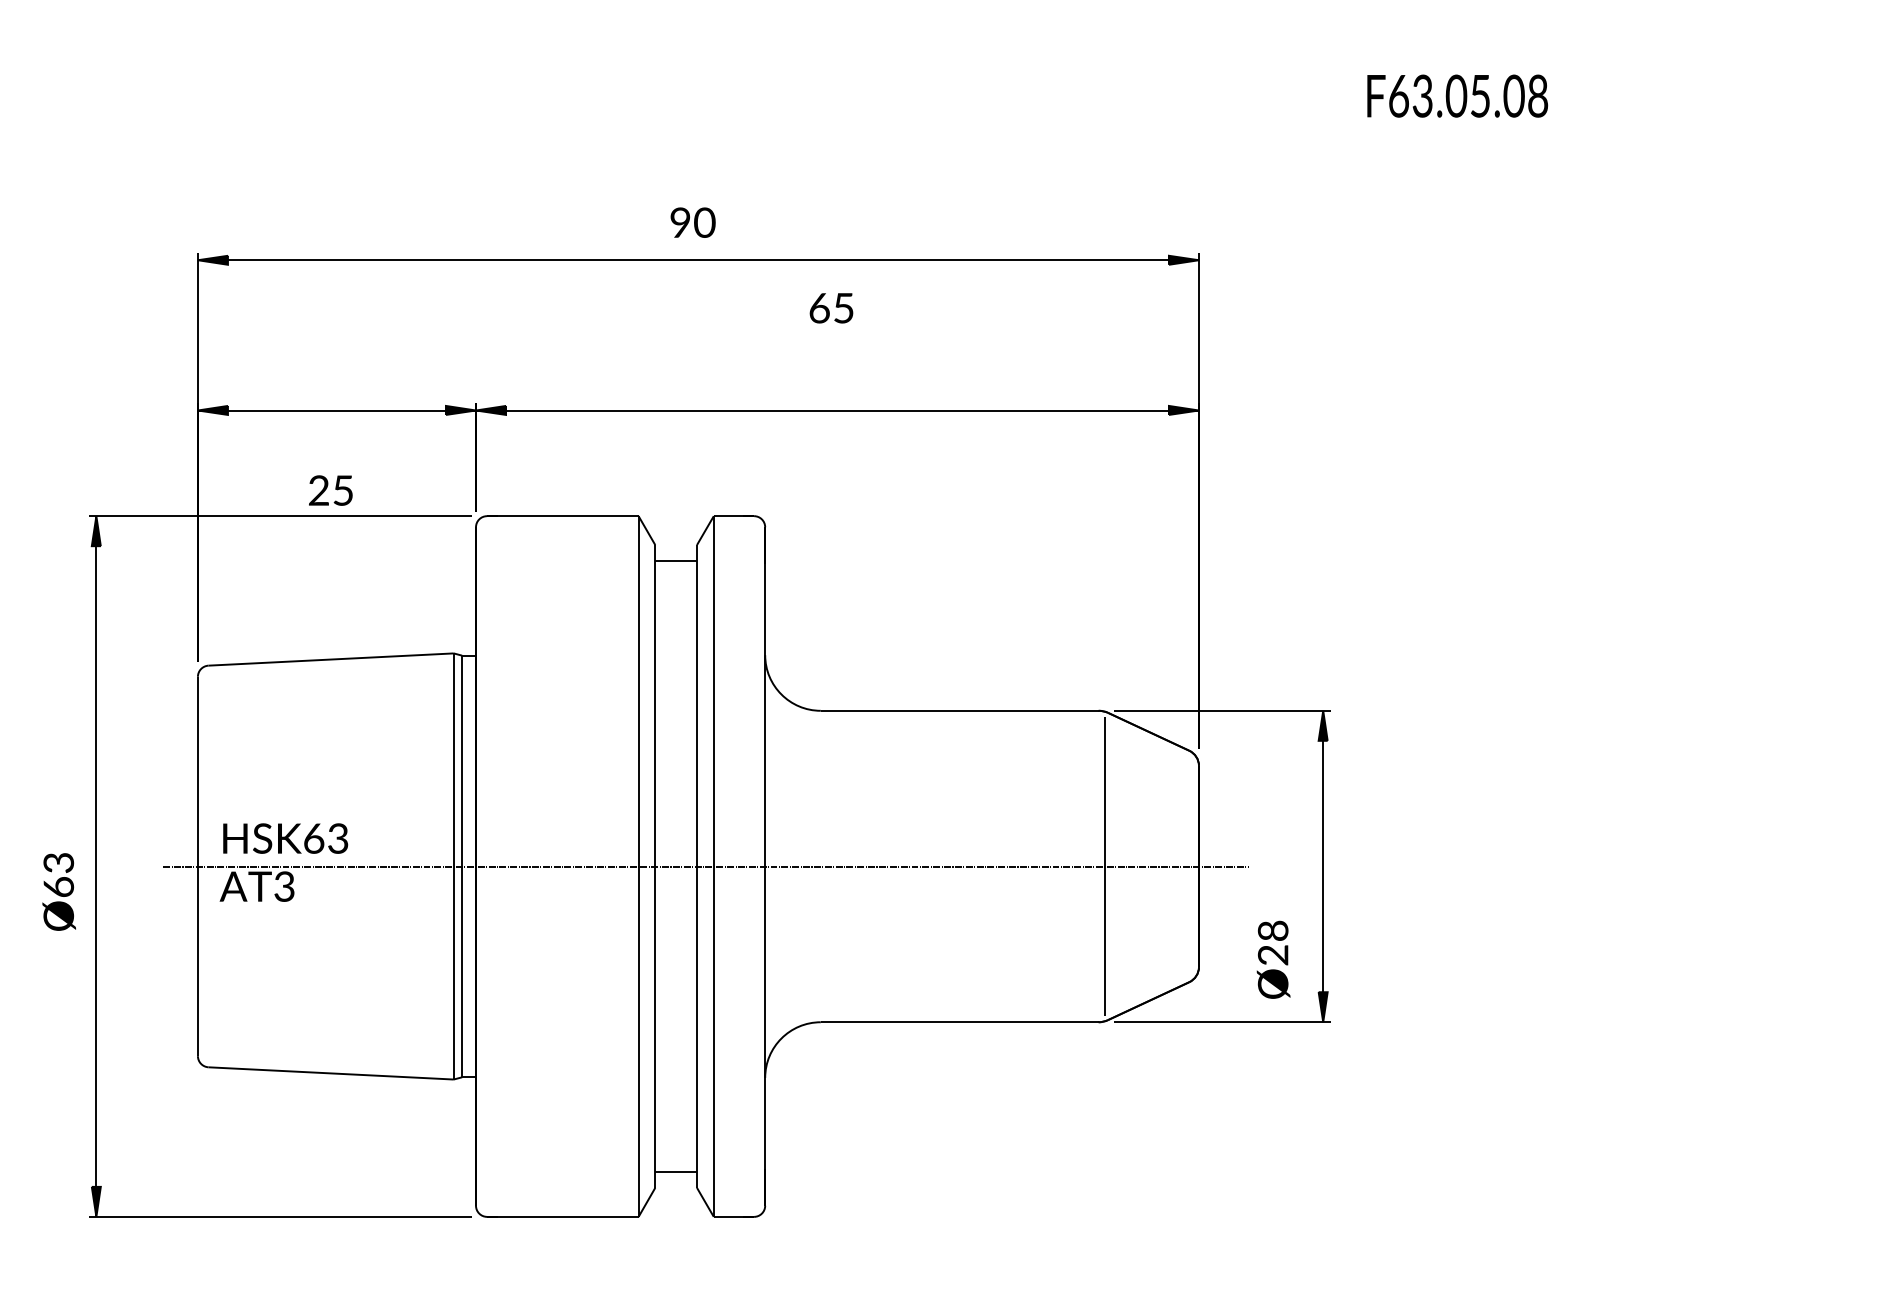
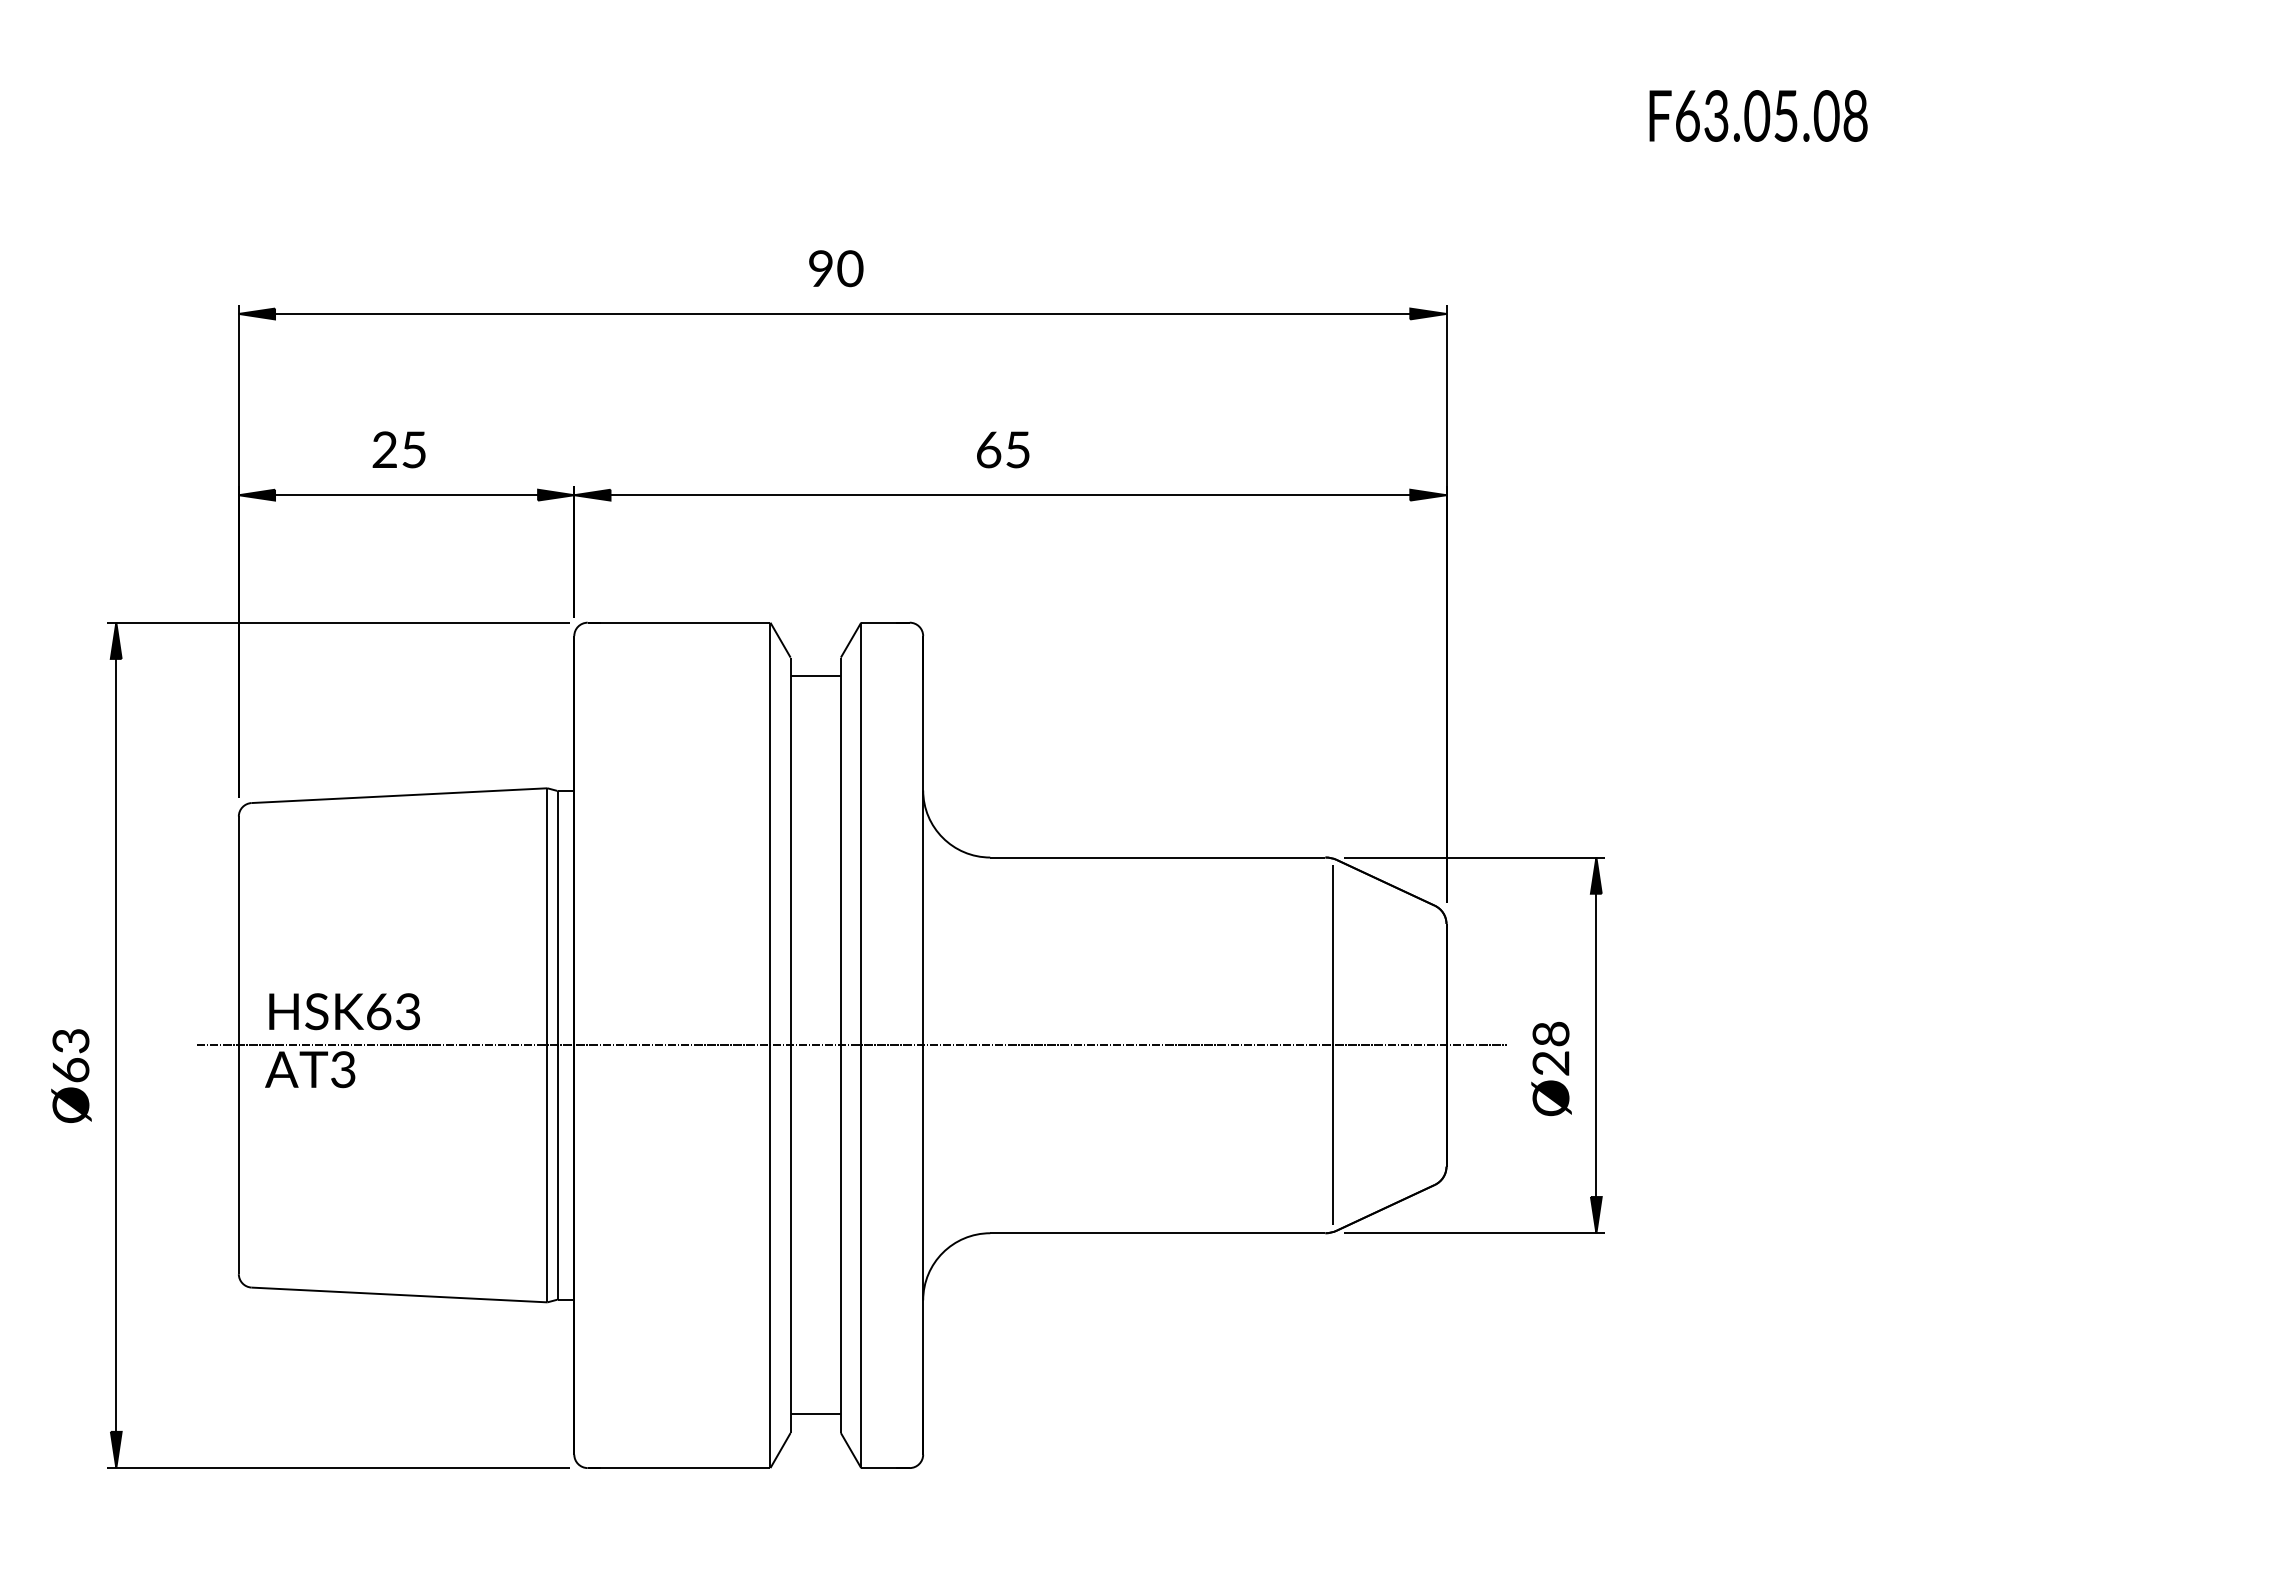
text: (831, 307) -> (1003, 449), moved
text: (330, 490) -> (398, 449), moved
text: (1273, 959) -> (1551, 1068), moved

